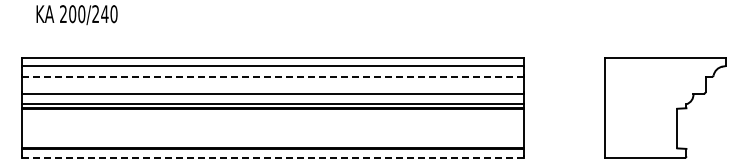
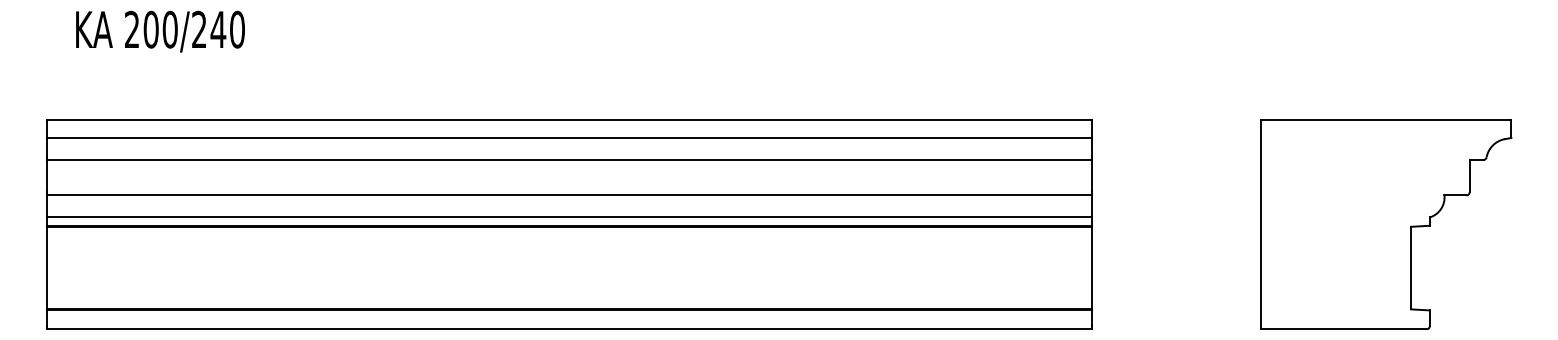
line: (273, 76) -> (569, 159), dashed -> solid
line: (273, 157) -> (569, 328), dashed -> solid

